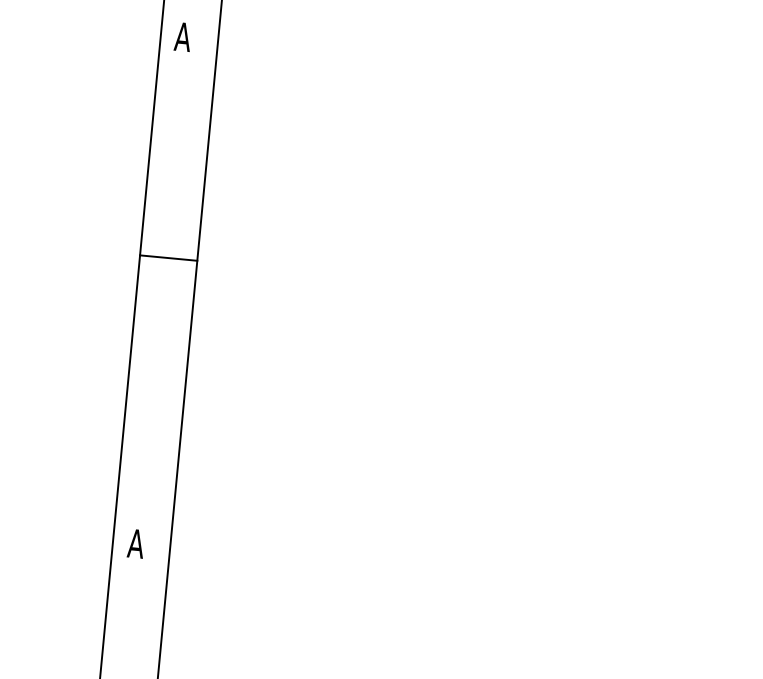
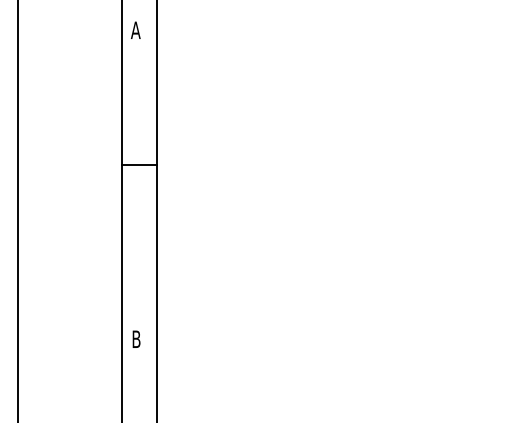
text: (136, 542) -> (136, 338), A -> B

